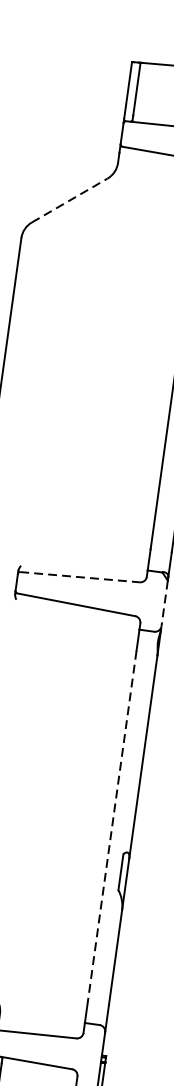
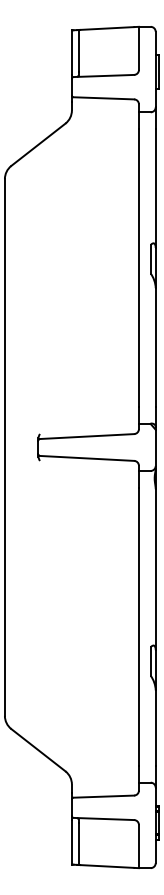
line: (69, 200) -> (38, 144), dashed -> solid
line: (80, 577) -> (87, 436), dashed -> solid
line: (164, 604) -> (155, 448), dashed -> solid
line: (111, 827) -> (138, 627), dashed -> solid

